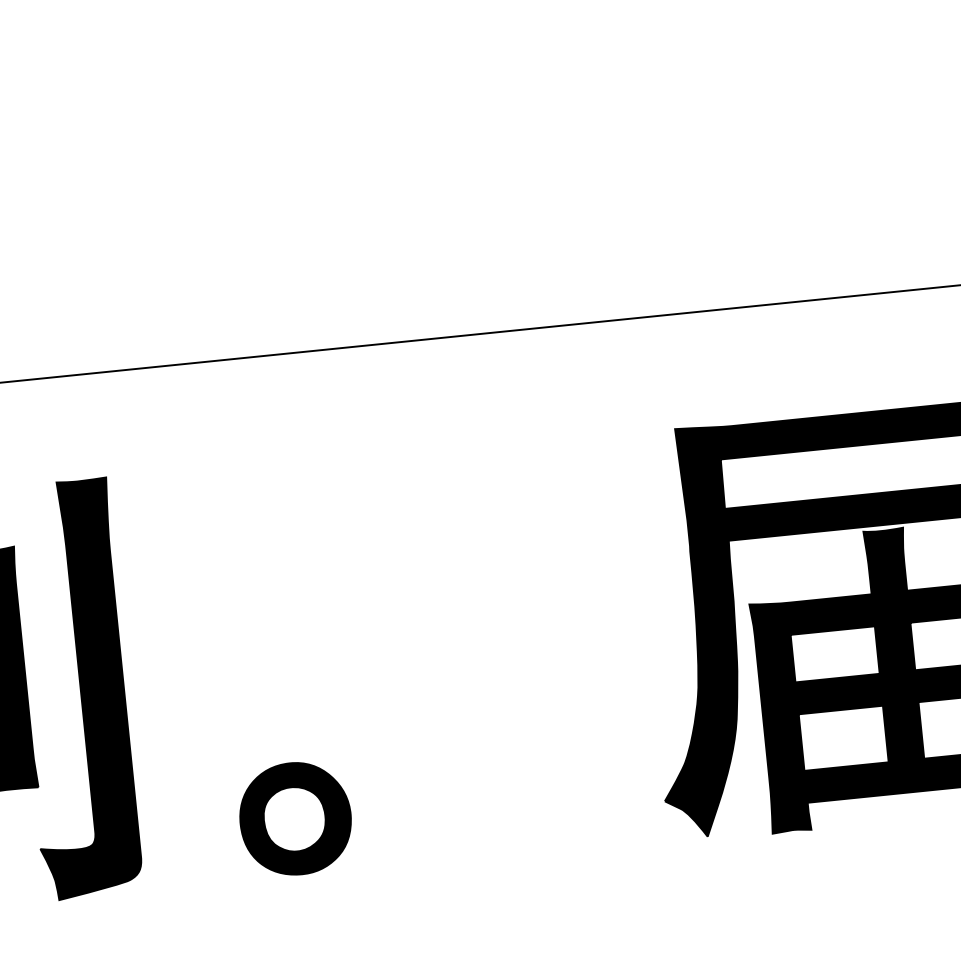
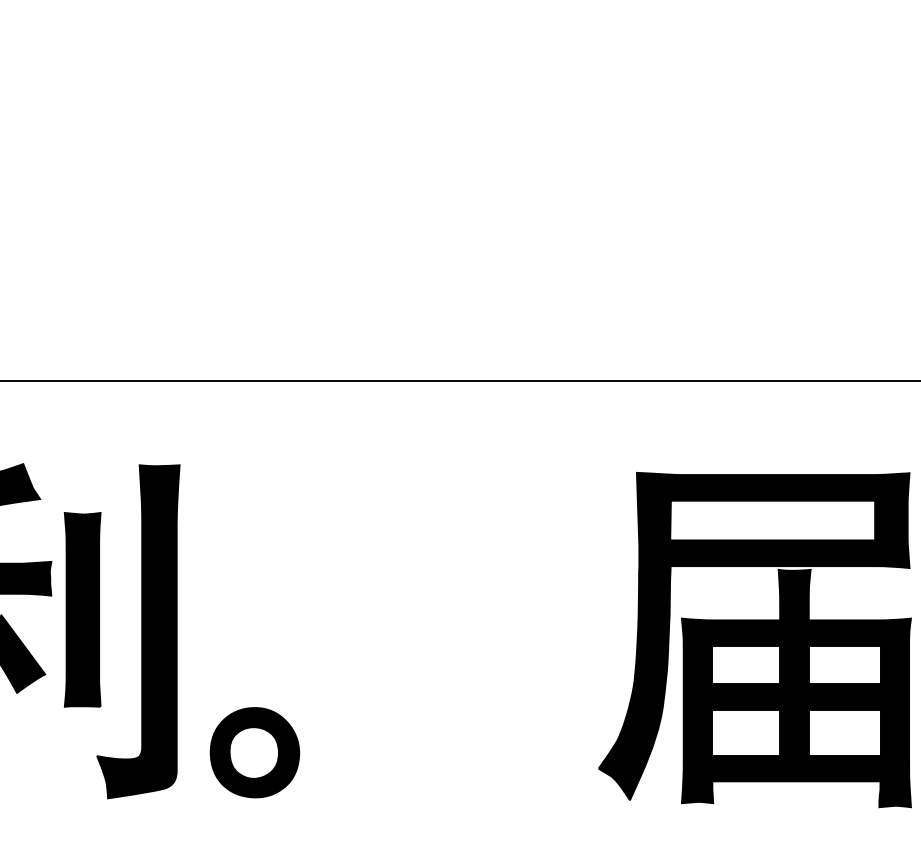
part: (295, 818) -> (254, 752), moved

